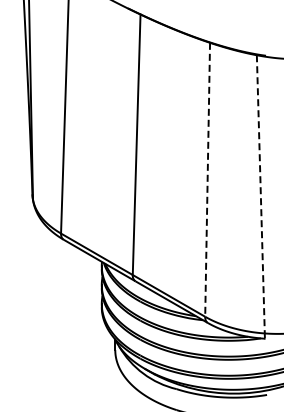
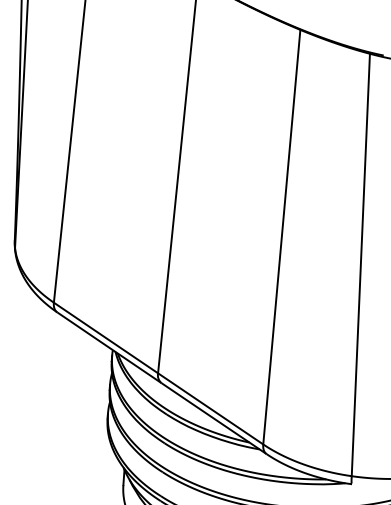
line: (207, 179) -> (281, 236), dashed -> solid
line: (260, 194) -> (360, 265), dashed -> solid

